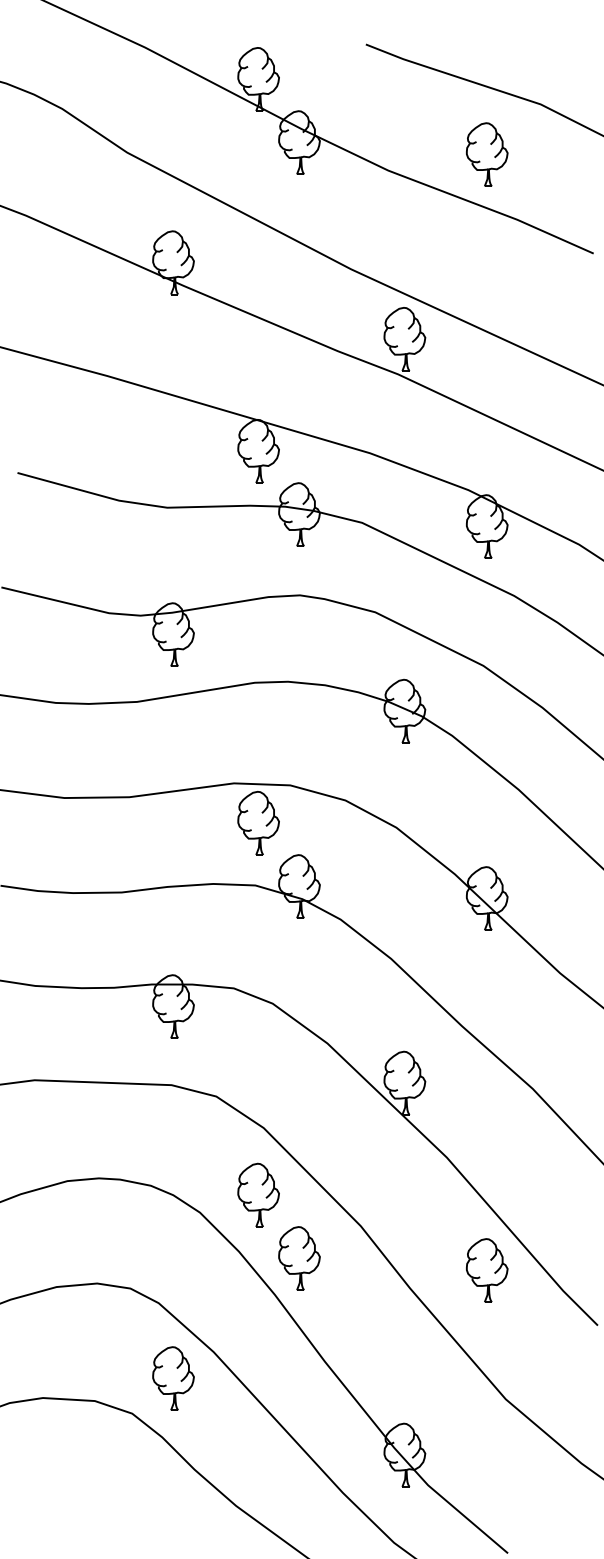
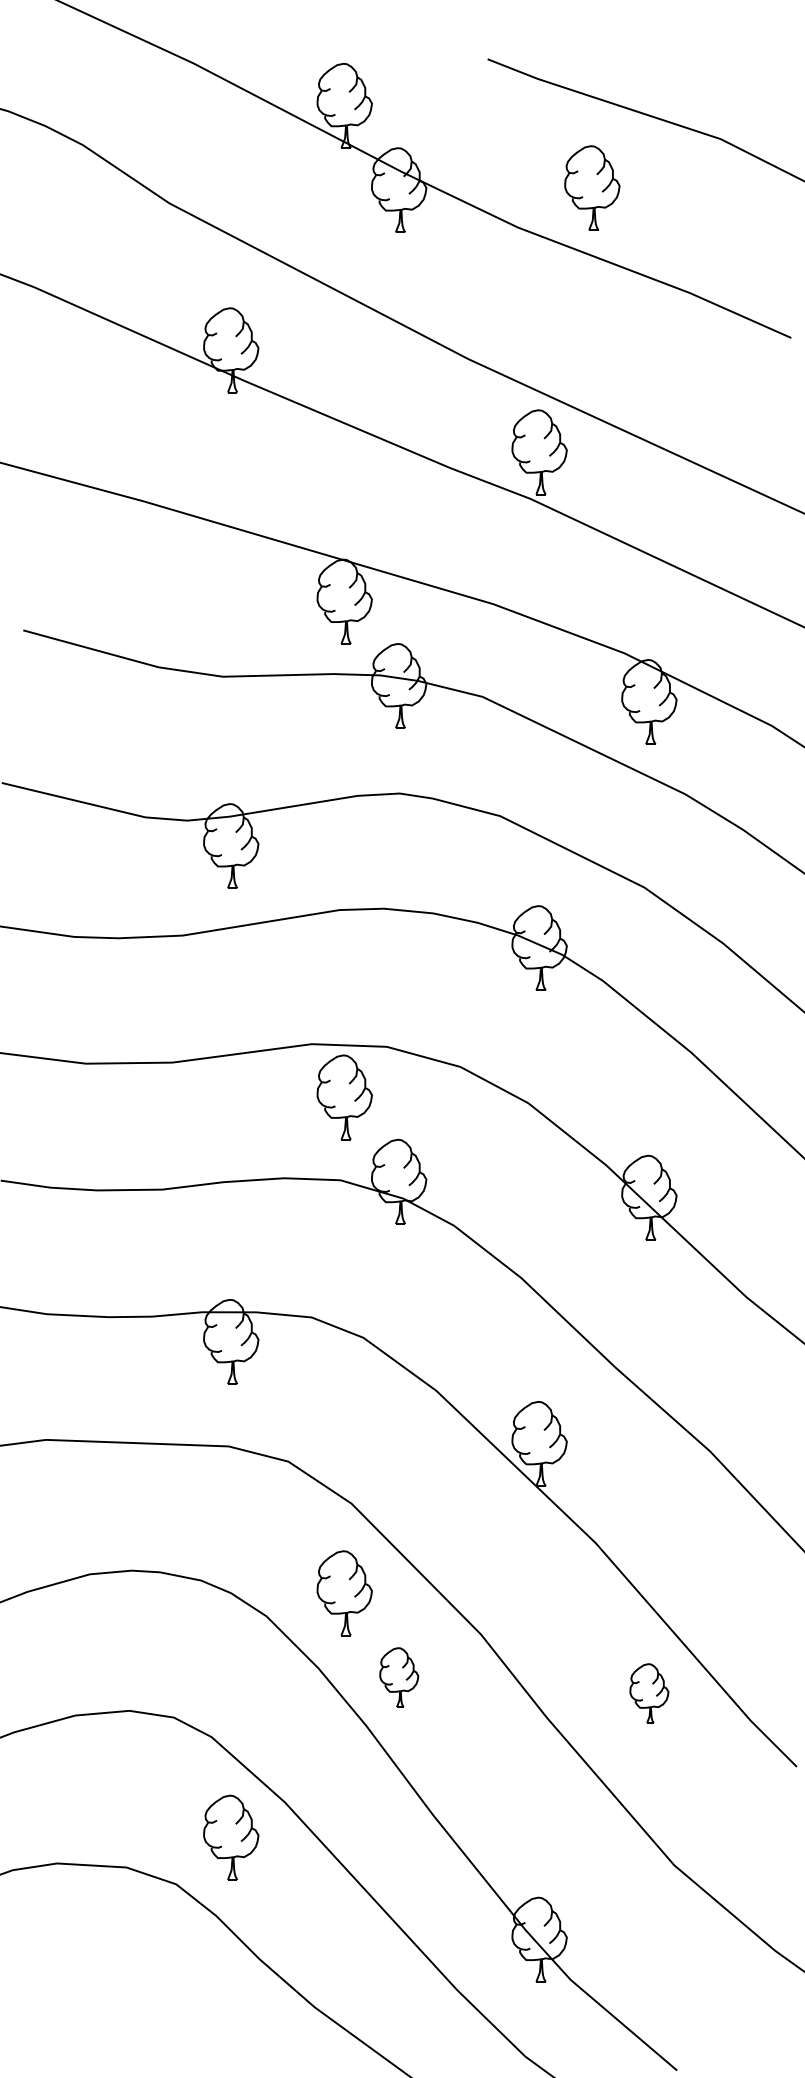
part: (487, 154) -> (592, 187), moved
part: (299, 1258) -> (399, 1677), size x0.7
part: (487, 1270) -> (649, 1693), size x0.7

